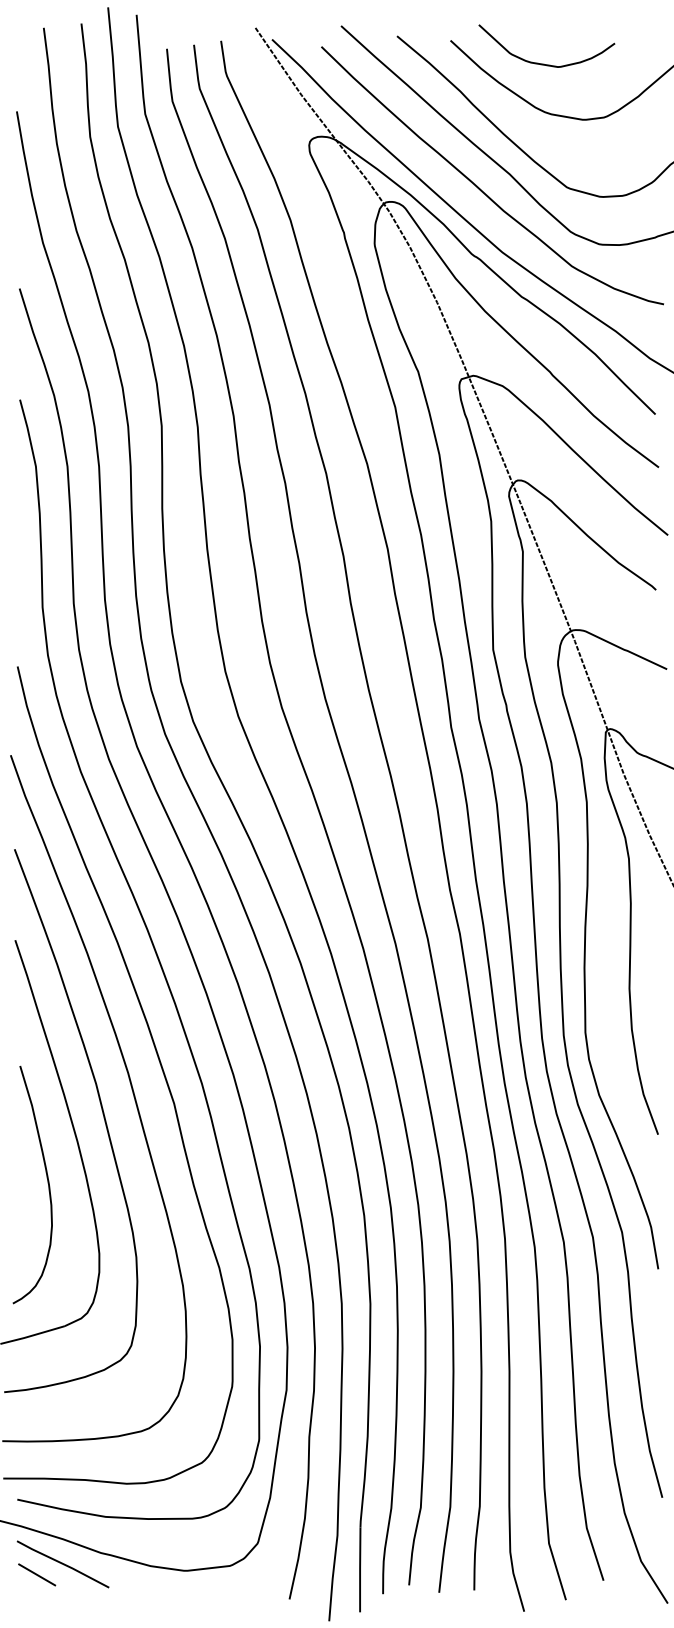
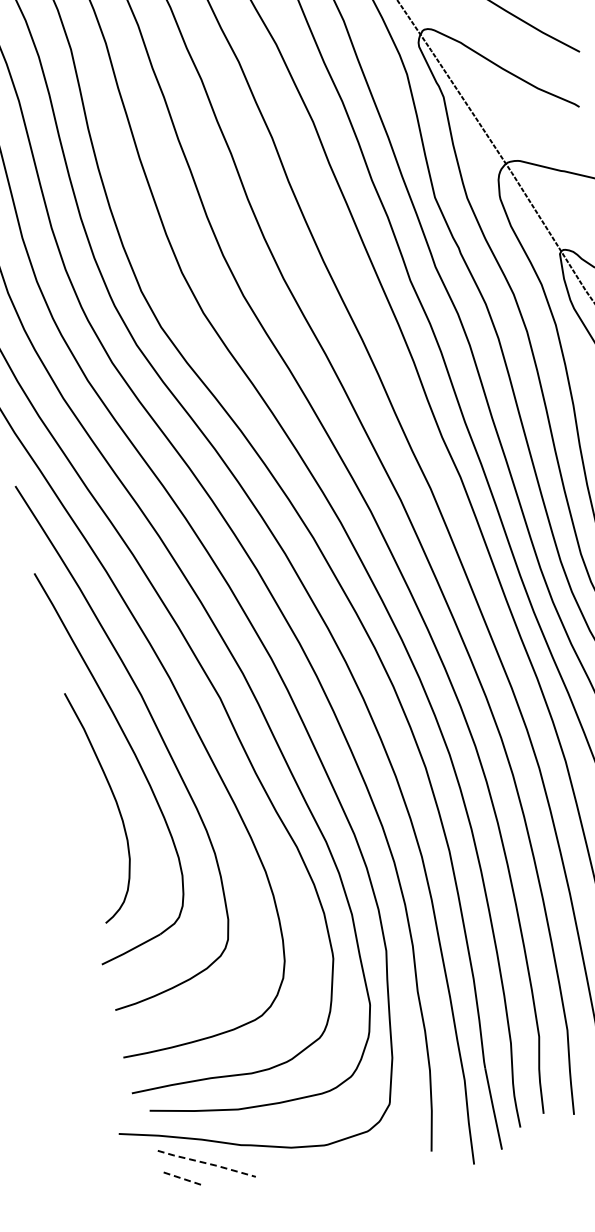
line: (63, 1564) -> (207, 1163), solid -> dashed
line: (37, 1574) -> (184, 1178), solid -> dashed

